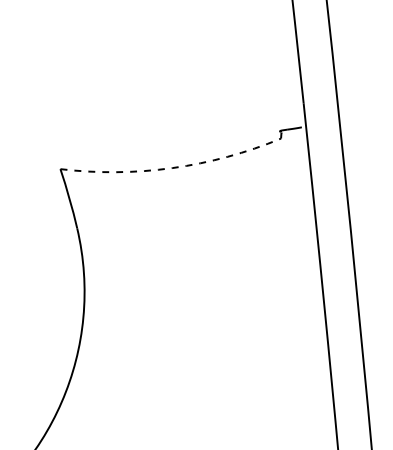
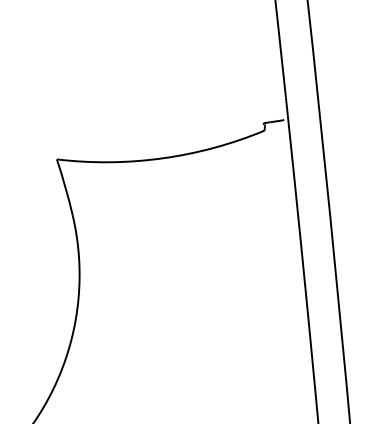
arc: (172, 168) -> (162, 158), dashed -> solid

